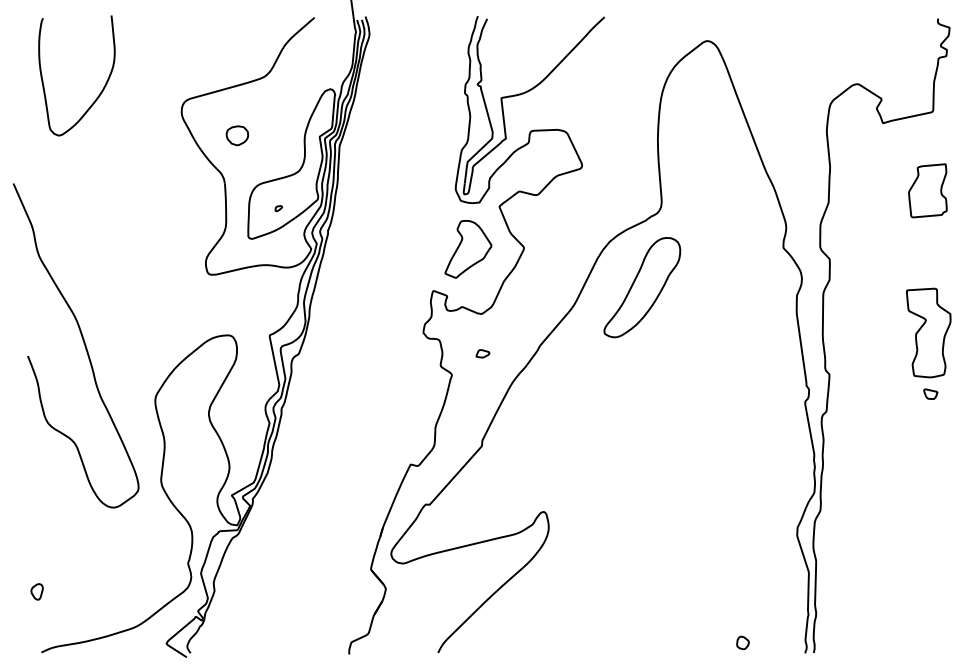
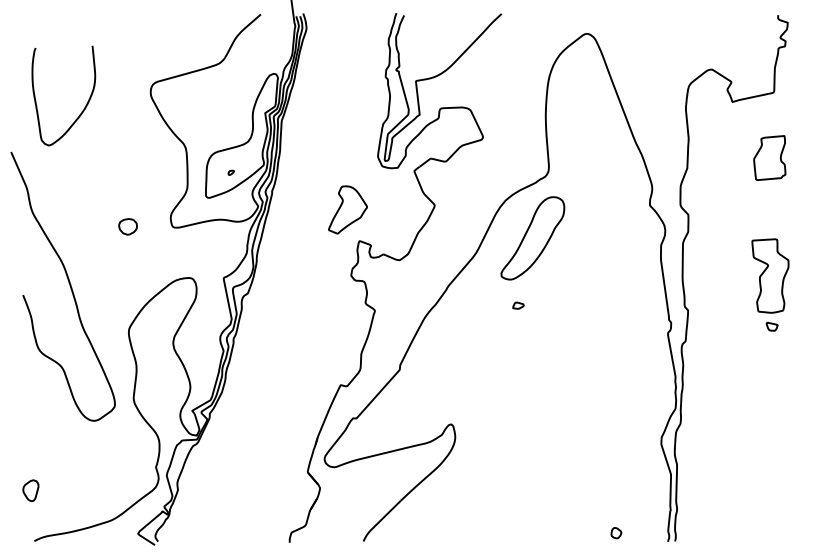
curve: (102, 88) -> (85, 106), moved
part: (237, 135) -> (128, 226), moved
part: (468, 249) -> (348, 210), moved
part: (482, 353) -> (518, 305), moved
part: (36, 591) -> (30, 490), size x1.6

